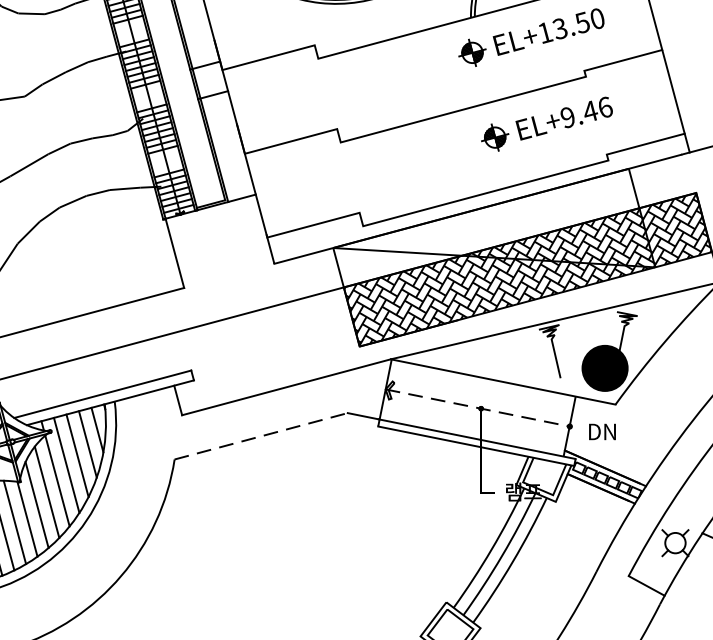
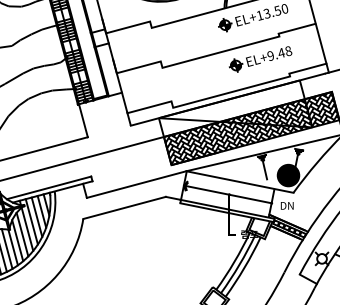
text: (605, 108) -> (288, 51), EL+9.46 -> EL+9.48
line: (477, 408) -> (227, 194), dashed -> solid
line: (261, 435) -> (124, 207), dashed -> solid

